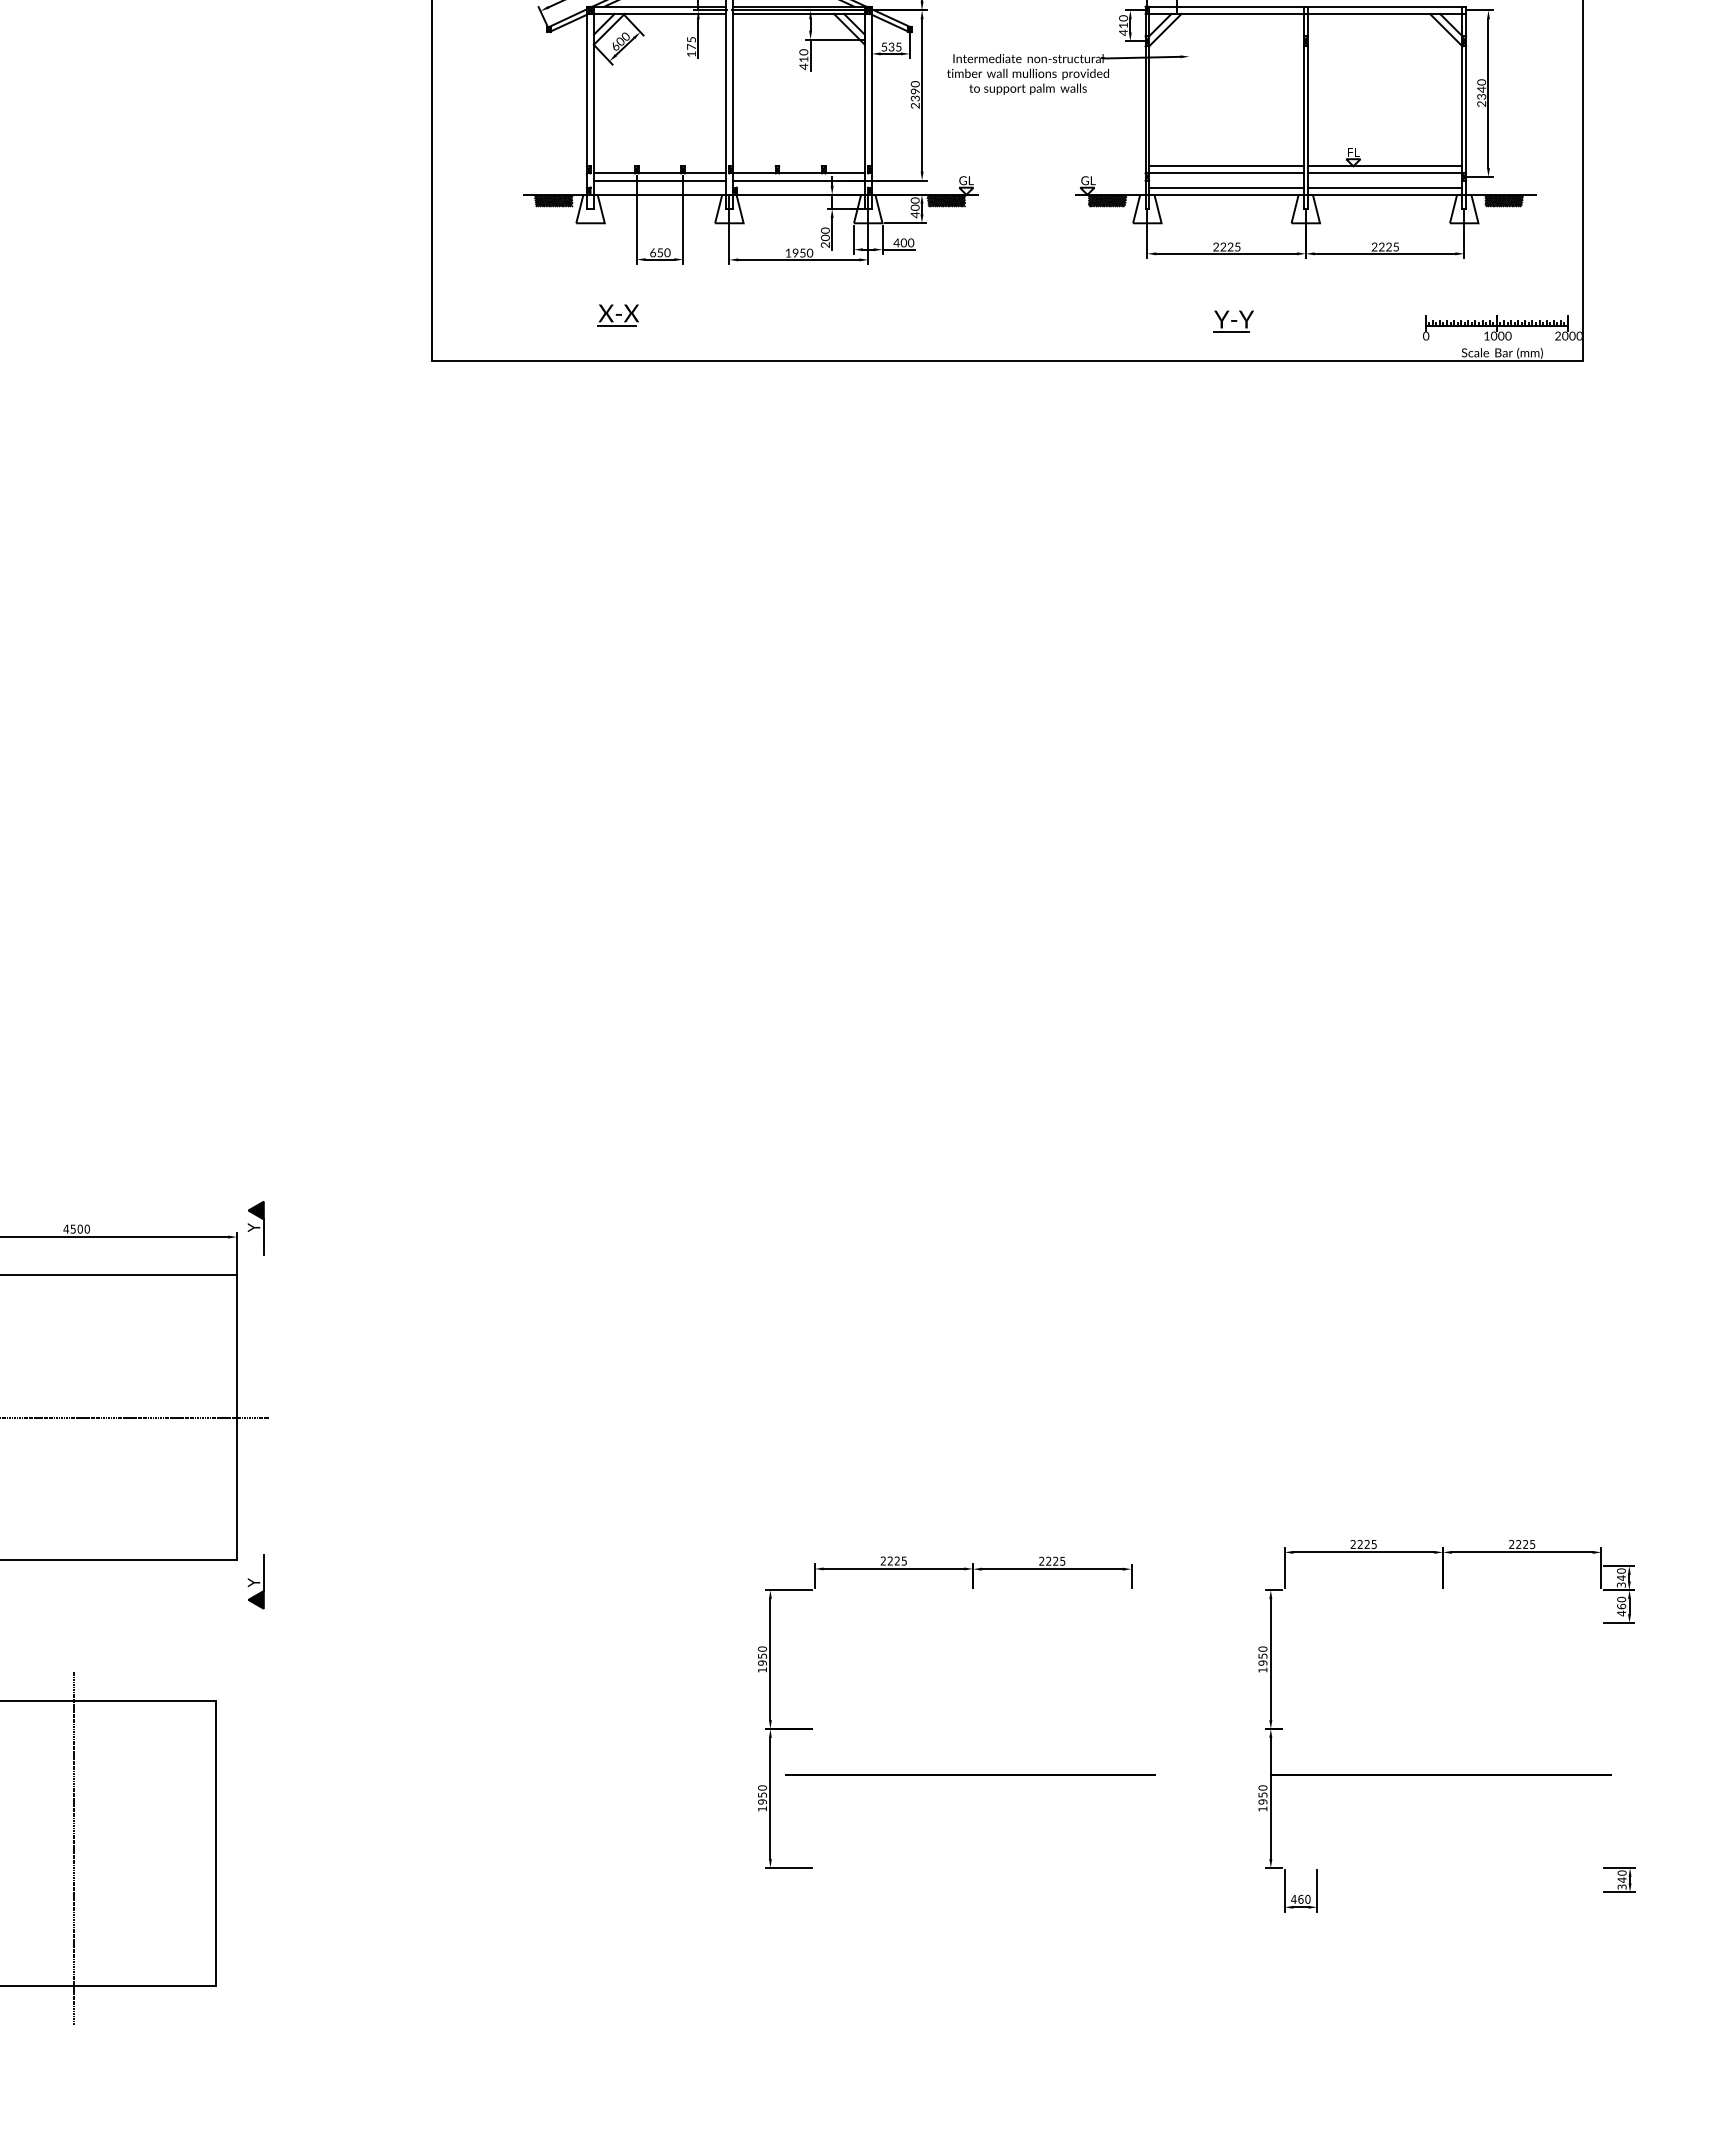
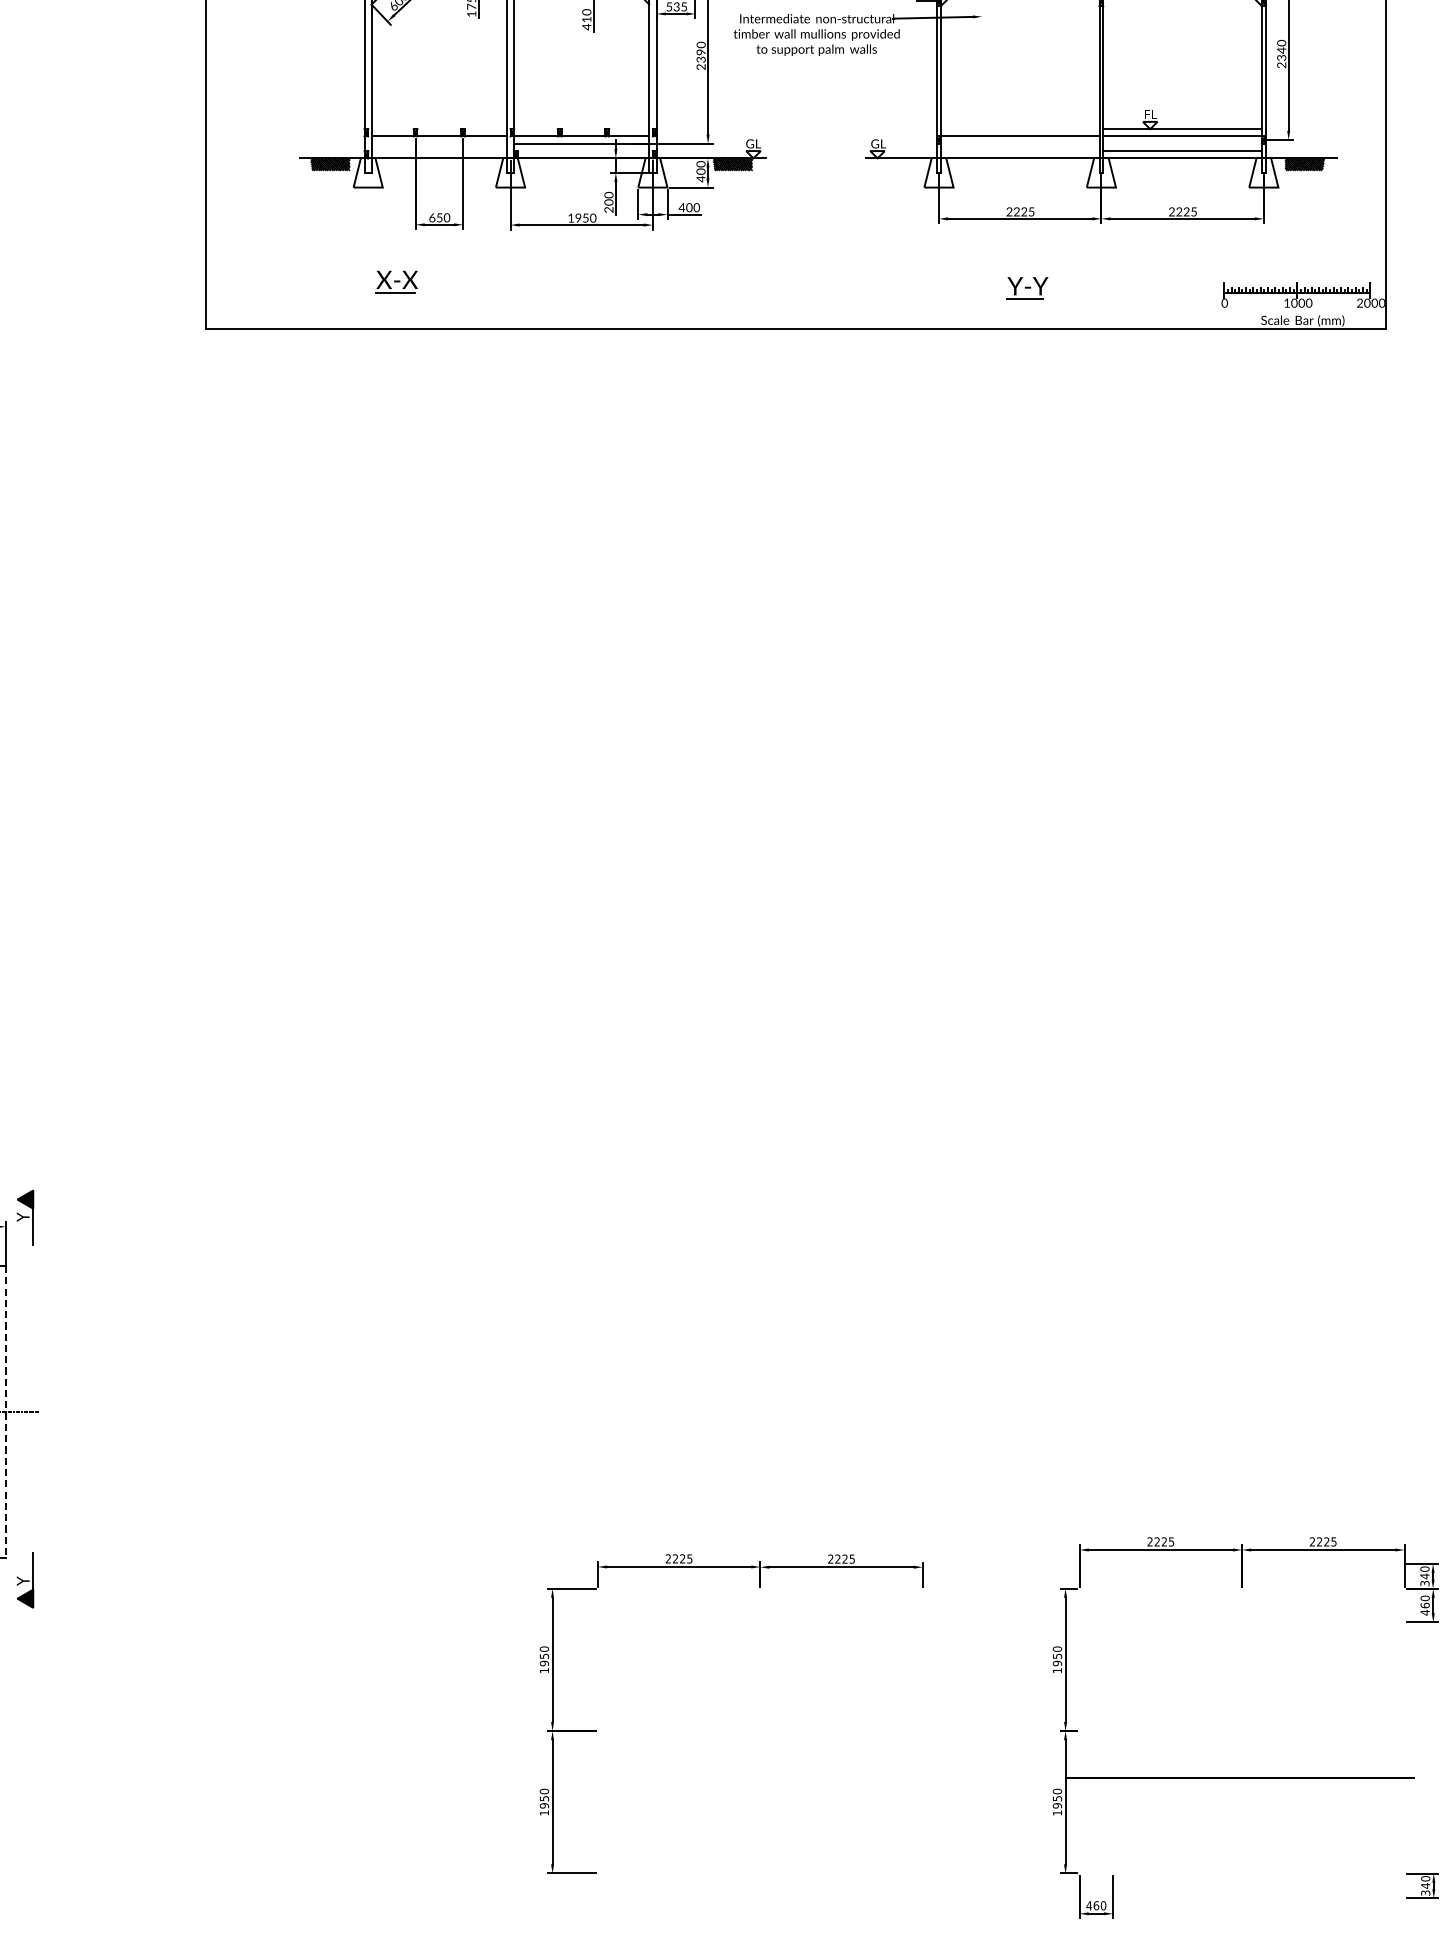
line: (1226, 166) -> (1020, 129), removed
line: (659, 180) -> (438, 143), removed
line: (1226, 187) -> (1020, 150), removed
hatch: (1107, 200) -> (898, 164), removed
line: (237, 1418) -> (6, 1412), solid -> dashed
line: (970, 1774) -> (757, 1777), removed

